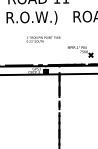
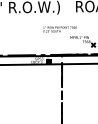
text: (43, 39) -> (60, 29), moved

